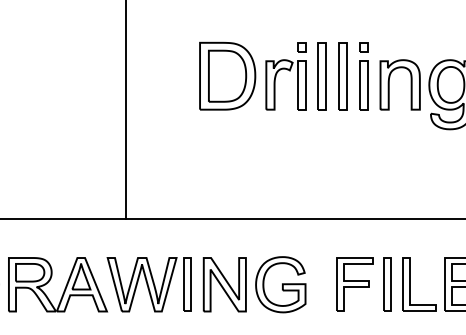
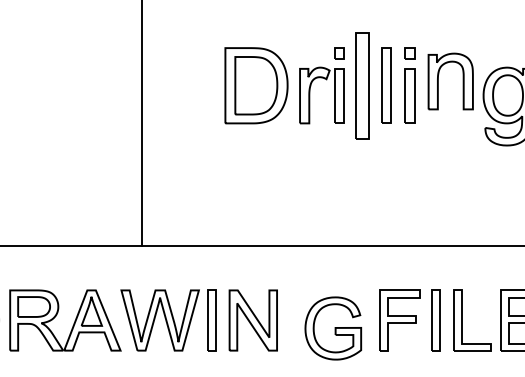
part: (321, 76) -> (362, 85), size x1.4
part: (389, 84) -> (438, 81), moved
part: (280, 284) -> (333, 328), moved

